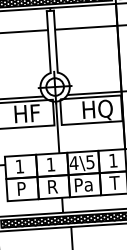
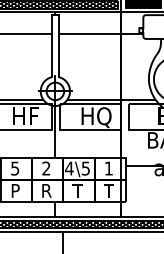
text: (51, 164) -> (46, 168), 1 -> 2
text: (20, 166) -> (15, 168), 1 -> 5
text: (83, 184) -> (77, 190), Pa -> T

